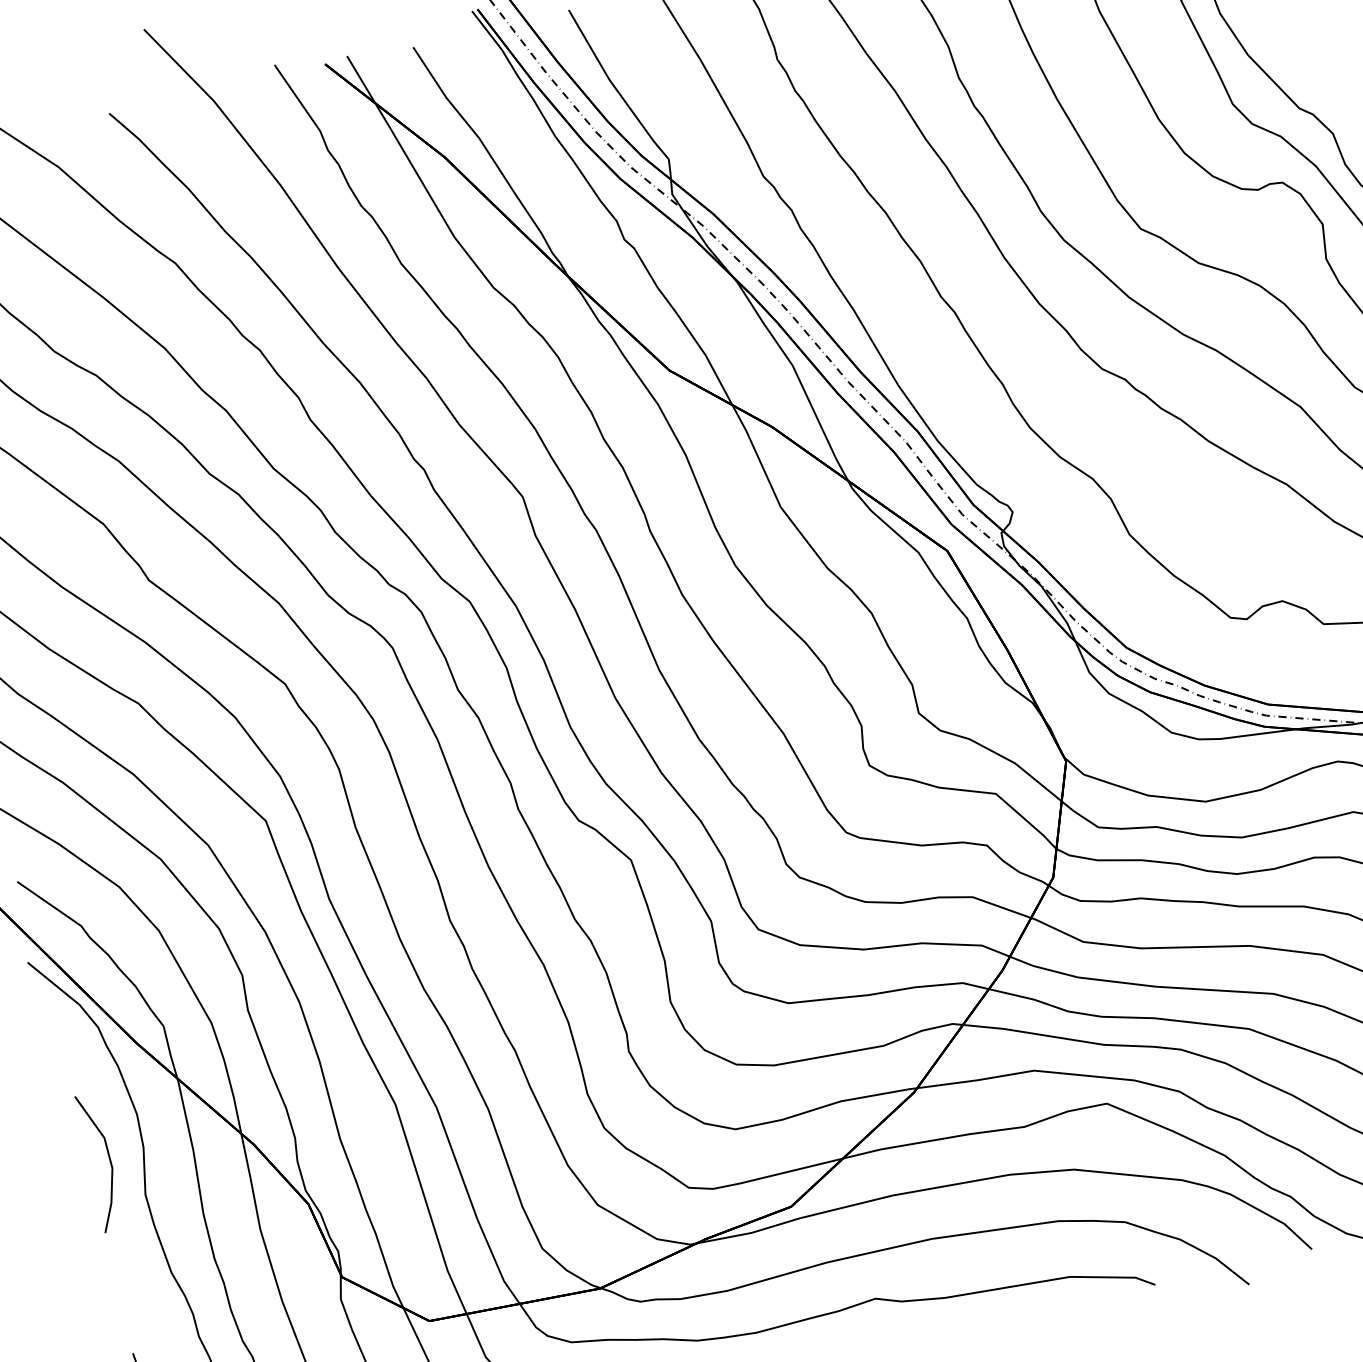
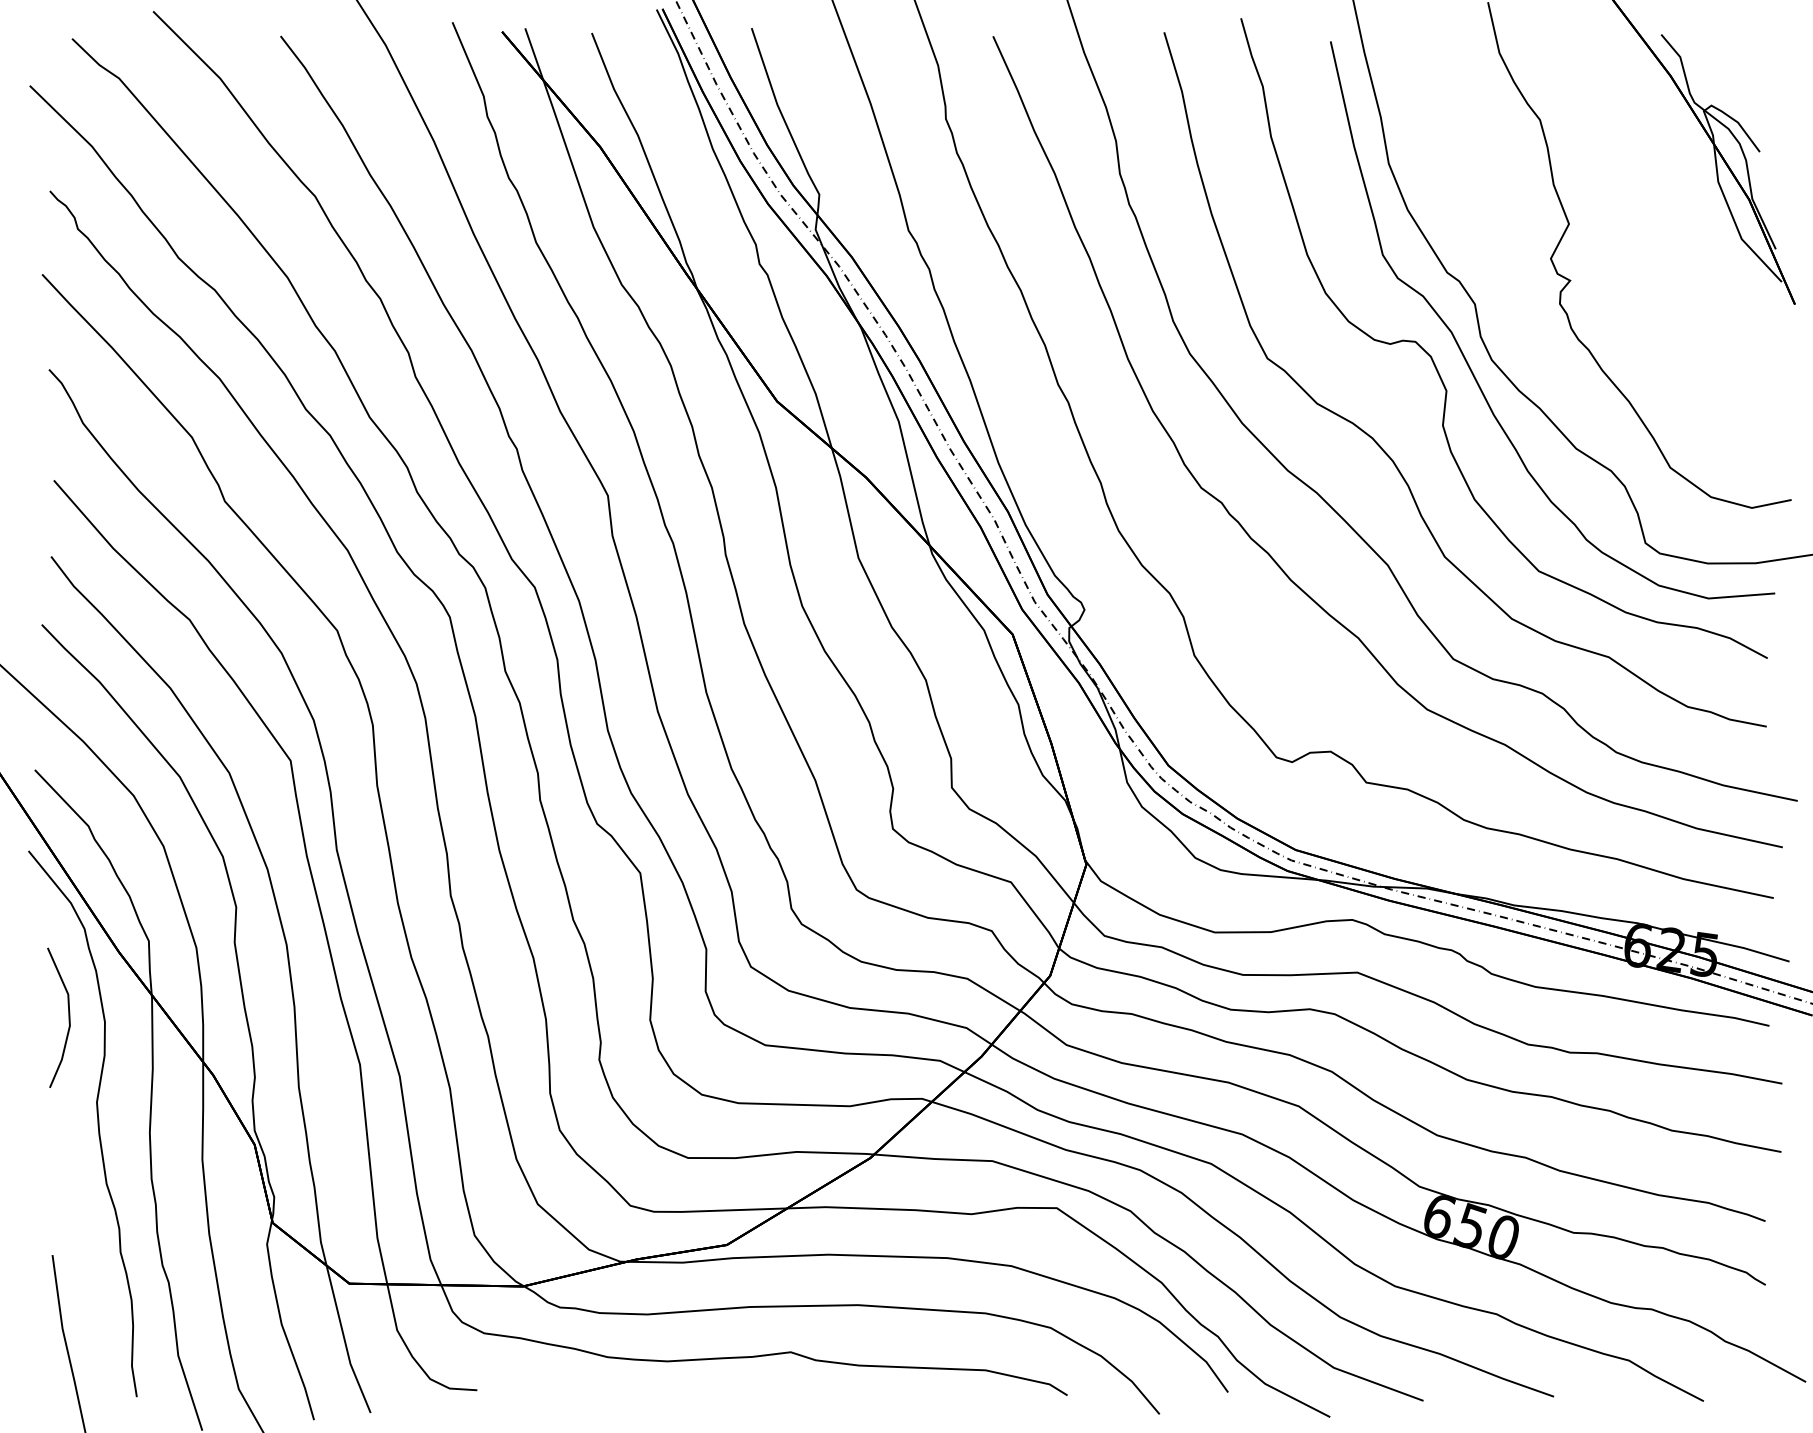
line: (109, 1160) -> (68, 1017), moved

